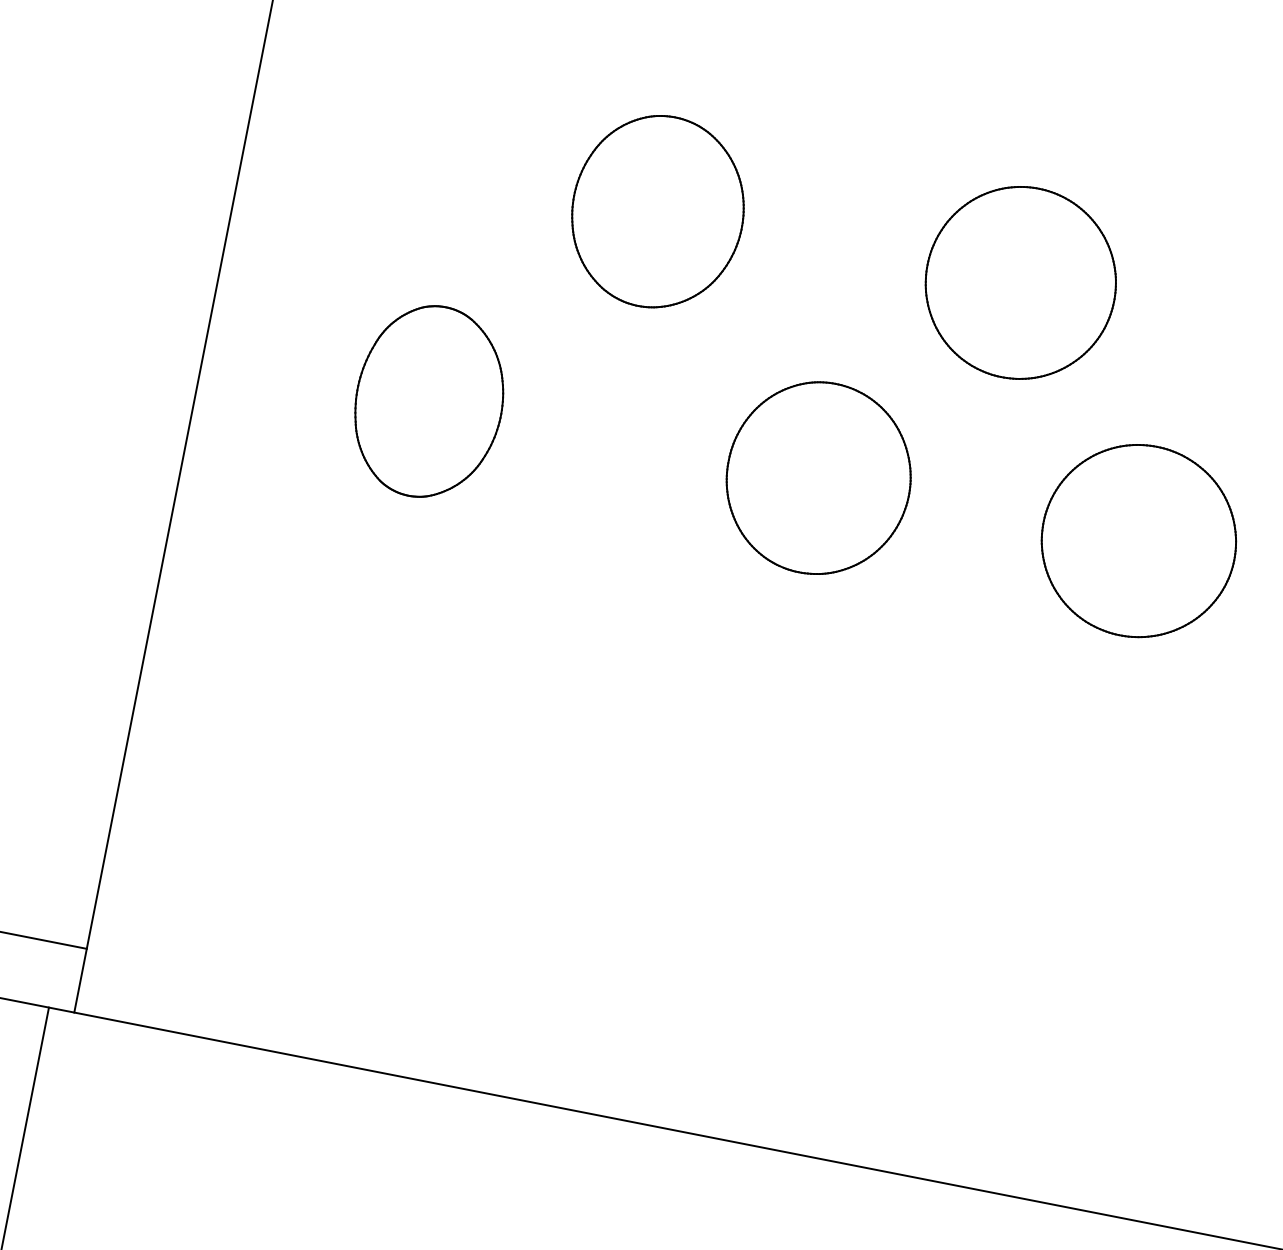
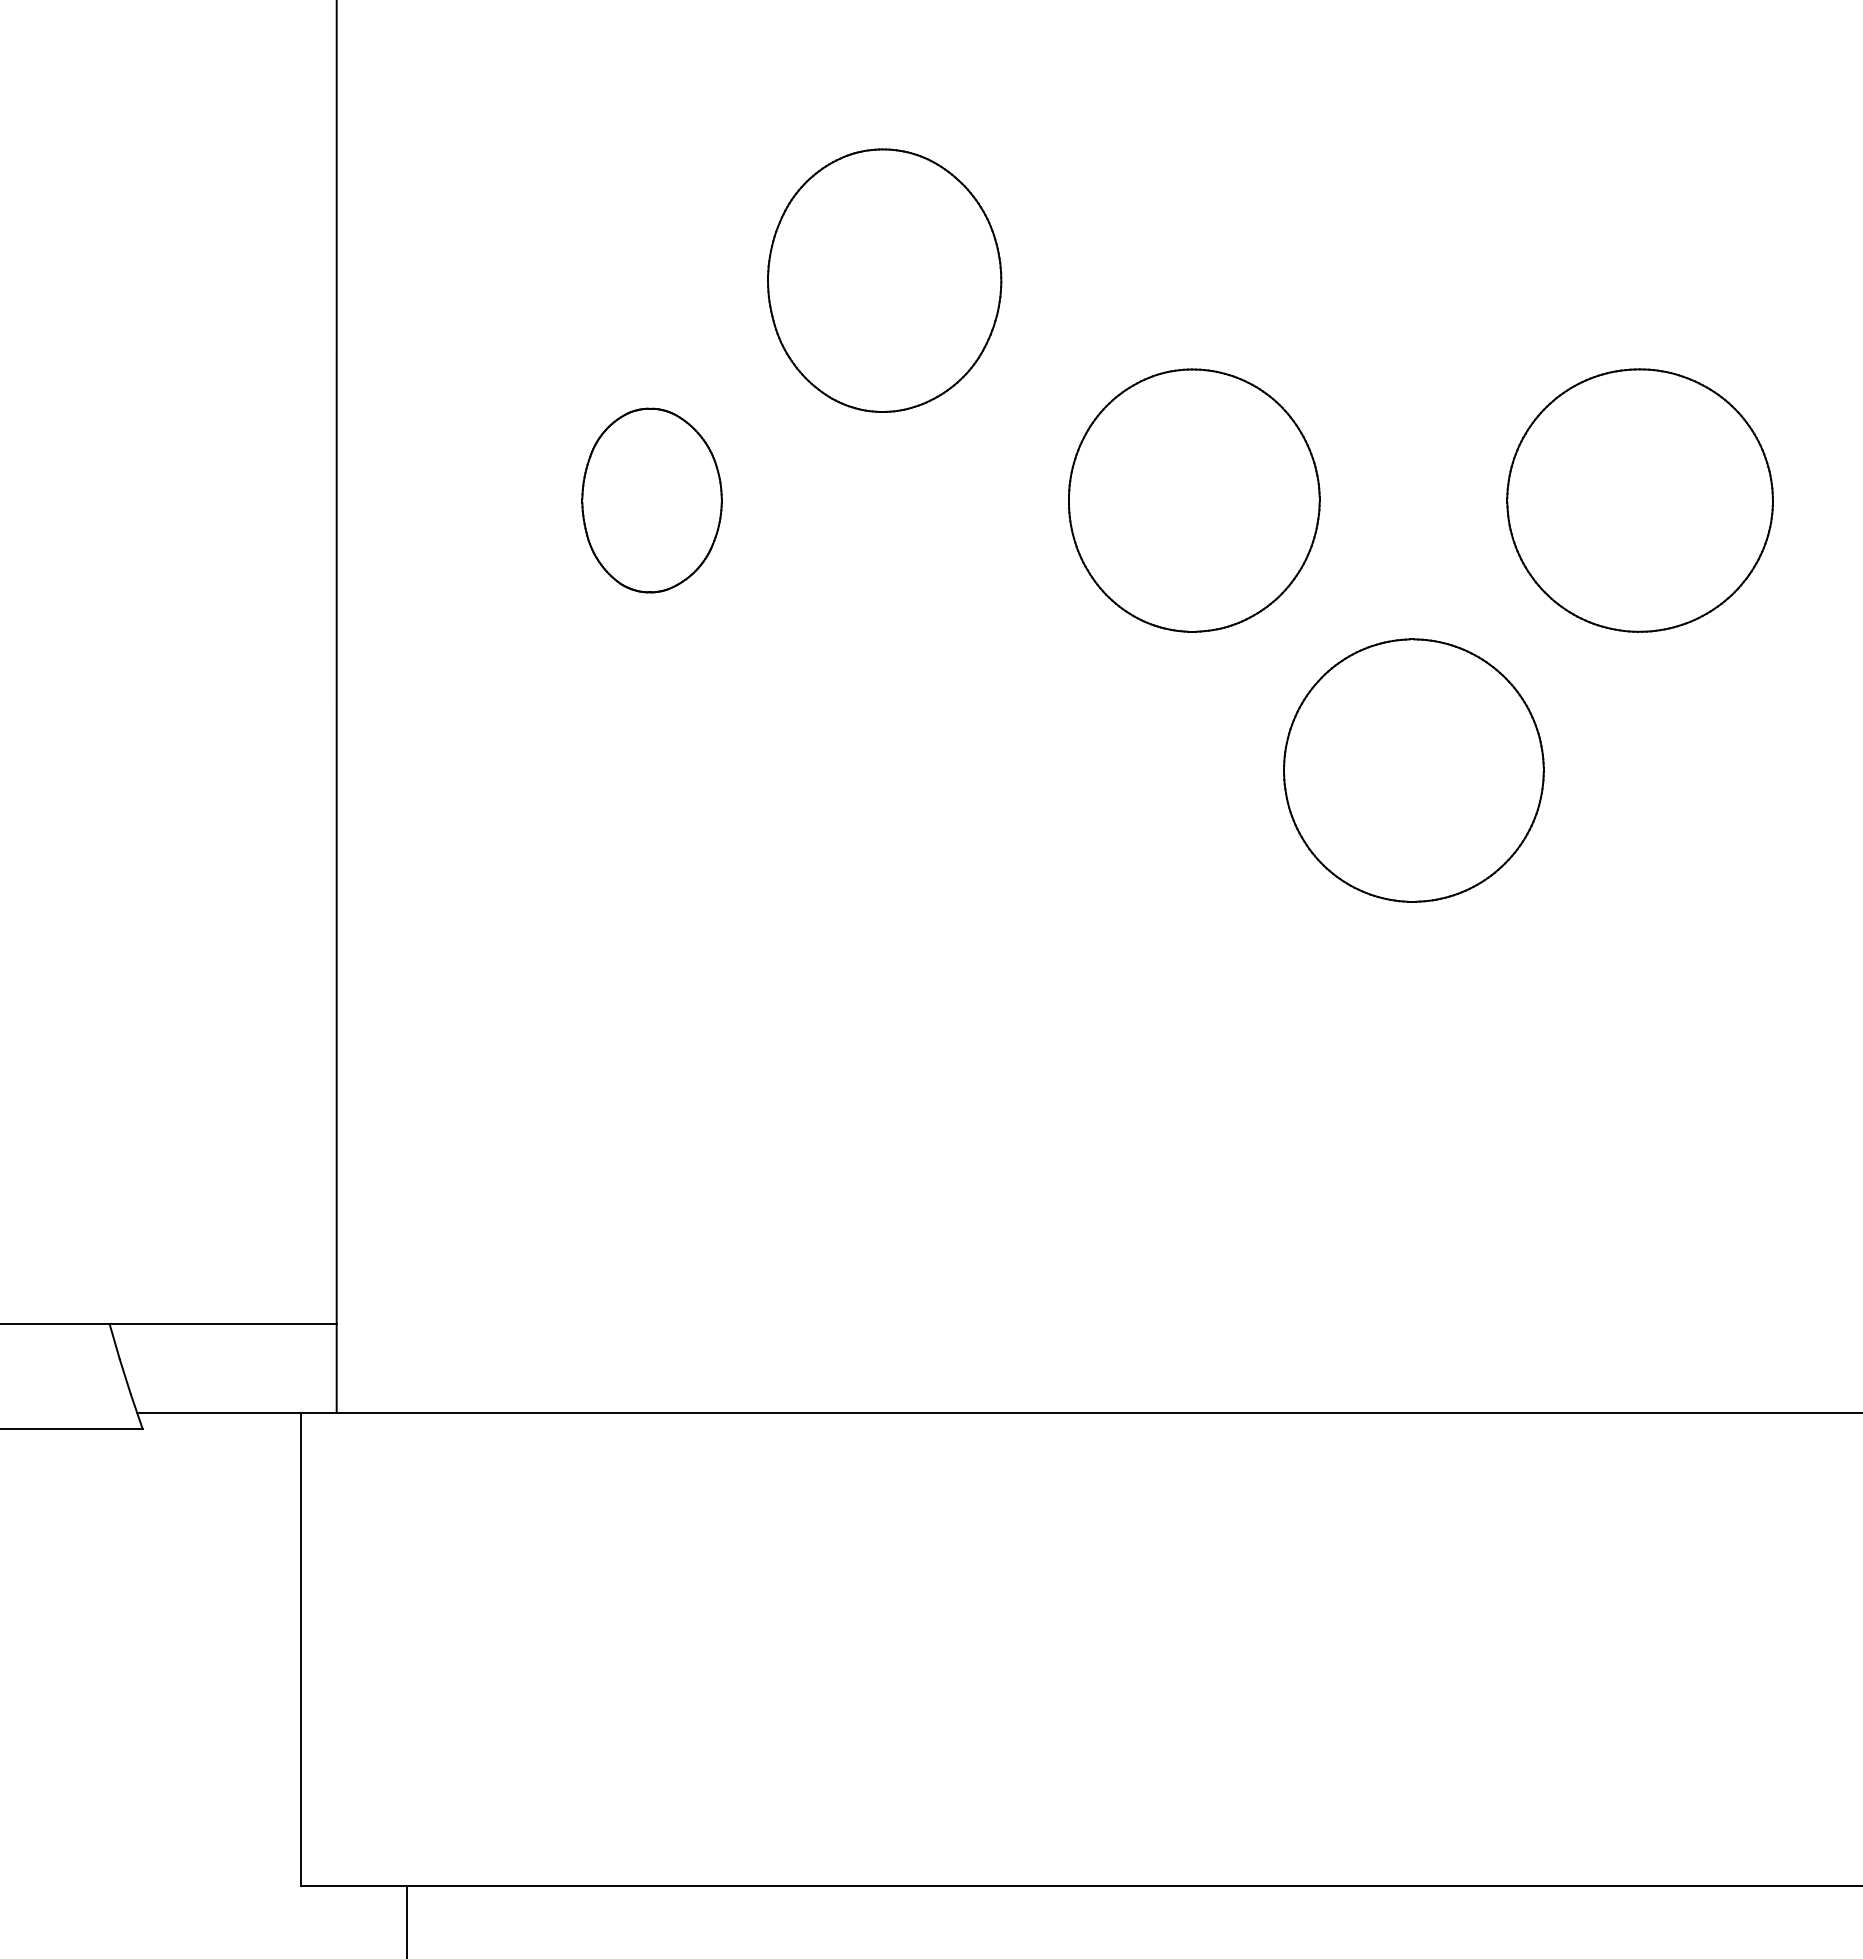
part: (657, 211) -> (884, 280), moved
part: (1020, 282) -> (1413, 770), moved
part: (428, 401) -> (651, 500), size x0.7

